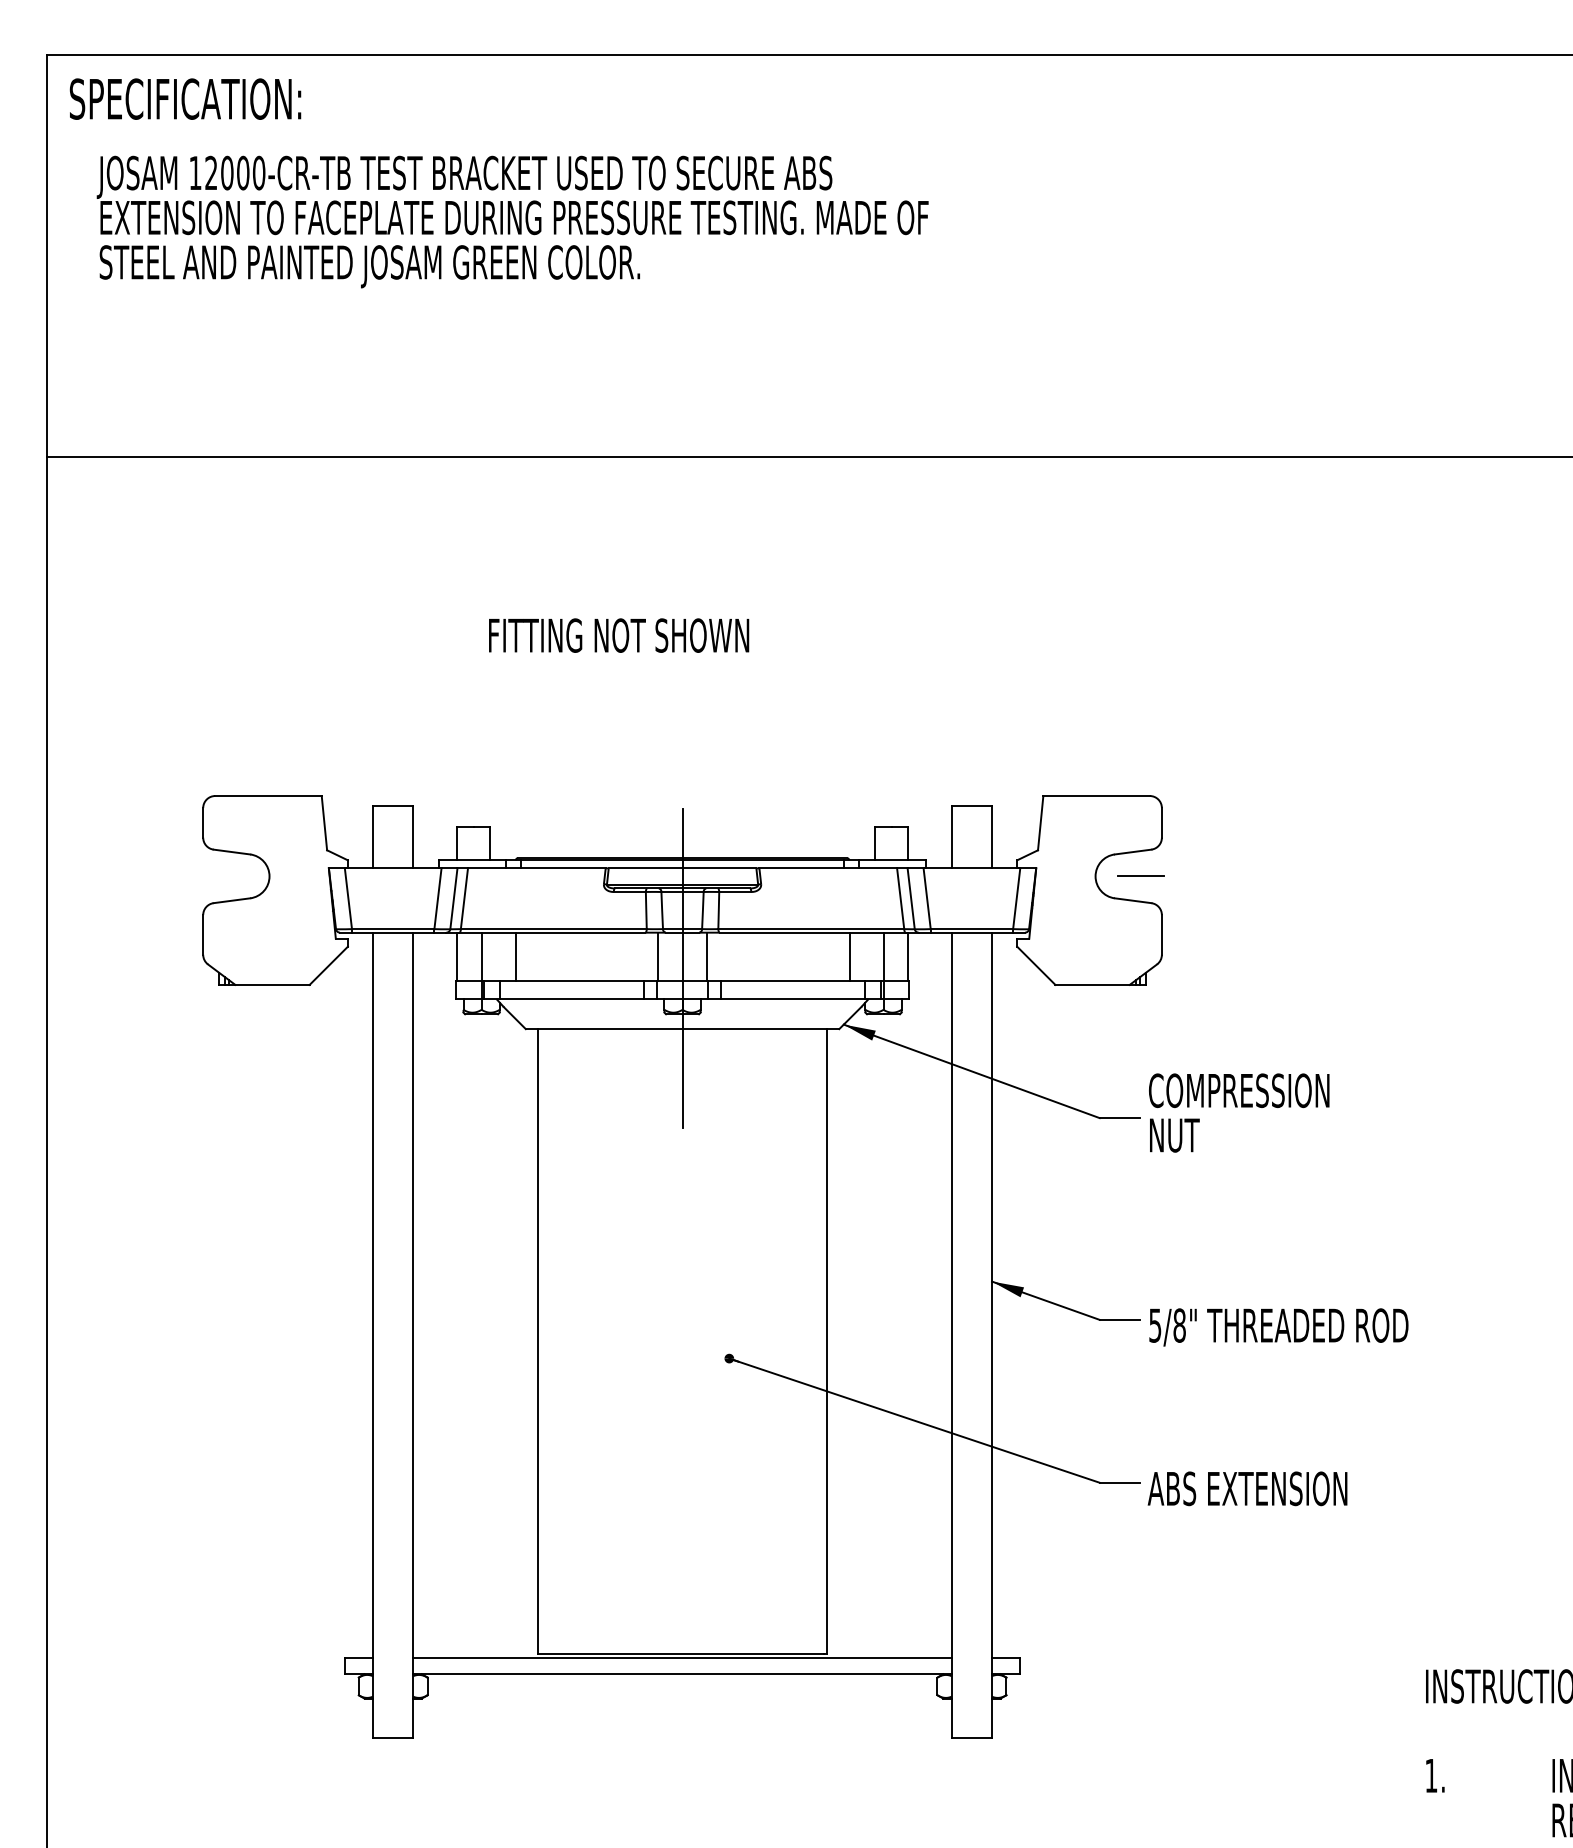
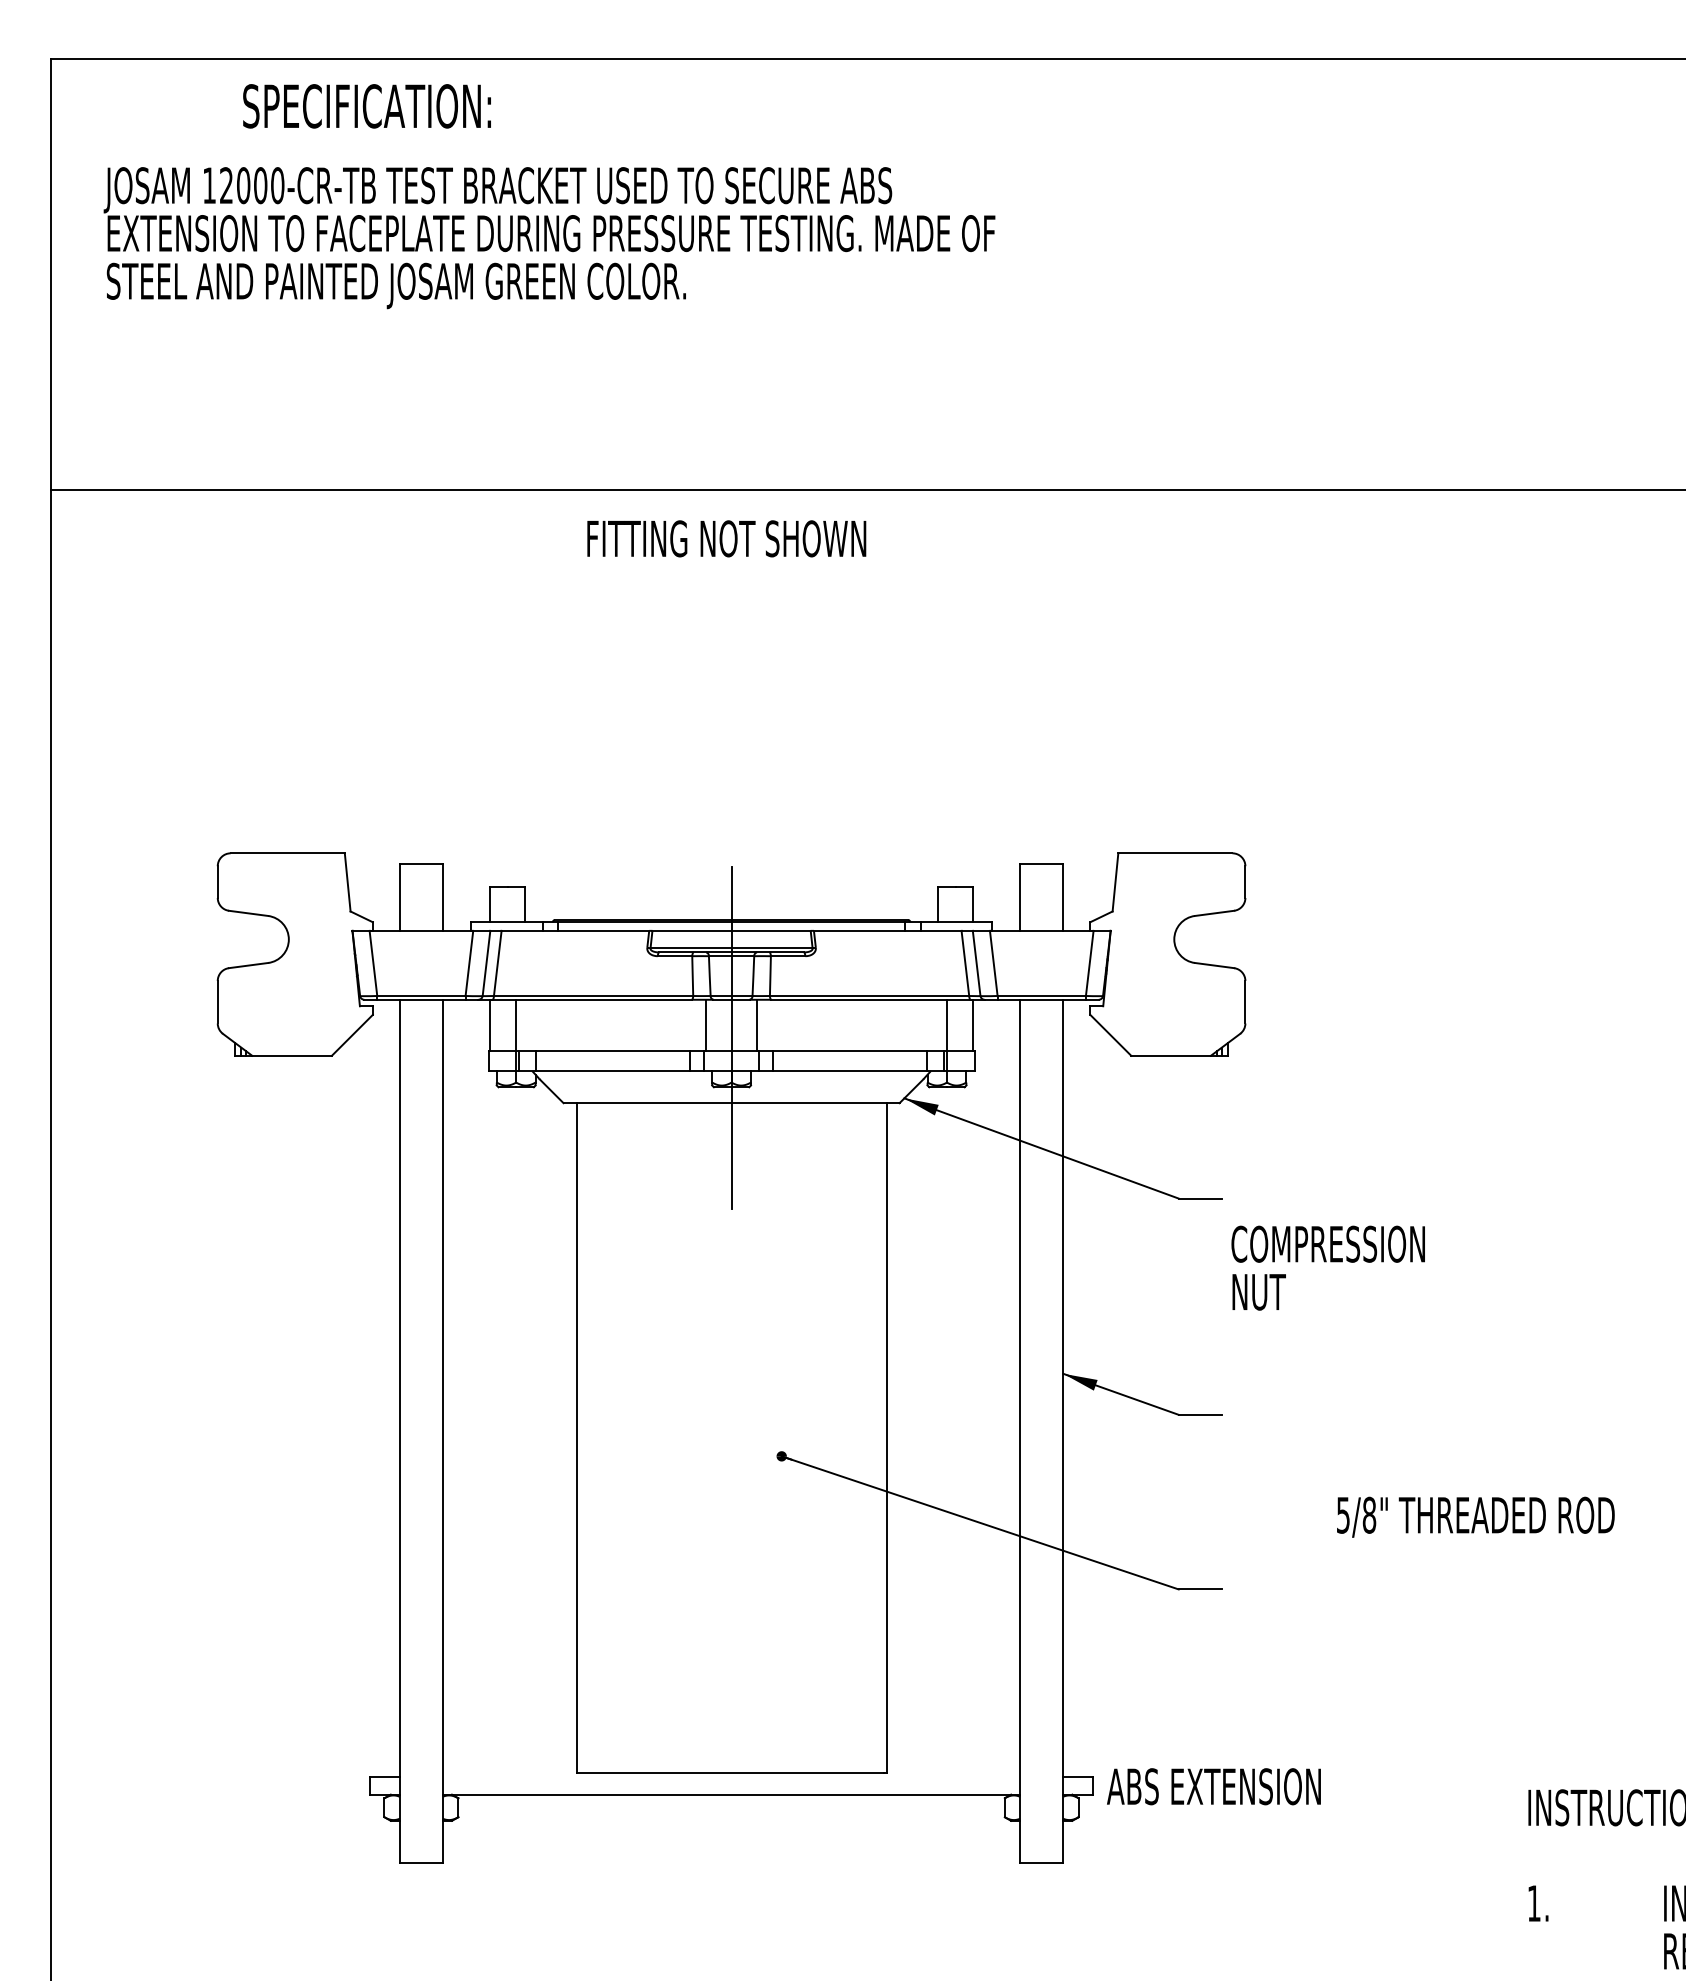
text: (185, 98) -> (367, 105), moved
text: (619, 635) -> (727, 538), moved
line: (1140, 876) -> (1222, 939), removed
line: (515, 956) -> (552, 1025), removed
line: (849, 956) -> (910, 1025), removed
text: (1239, 1112) -> (1328, 1267), moved
text: (1278, 1327) -> (1475, 1517), moved
text: (1247, 1488) -> (1213, 1786), moved
line: (682, 1658) -> (731, 1777), removed

